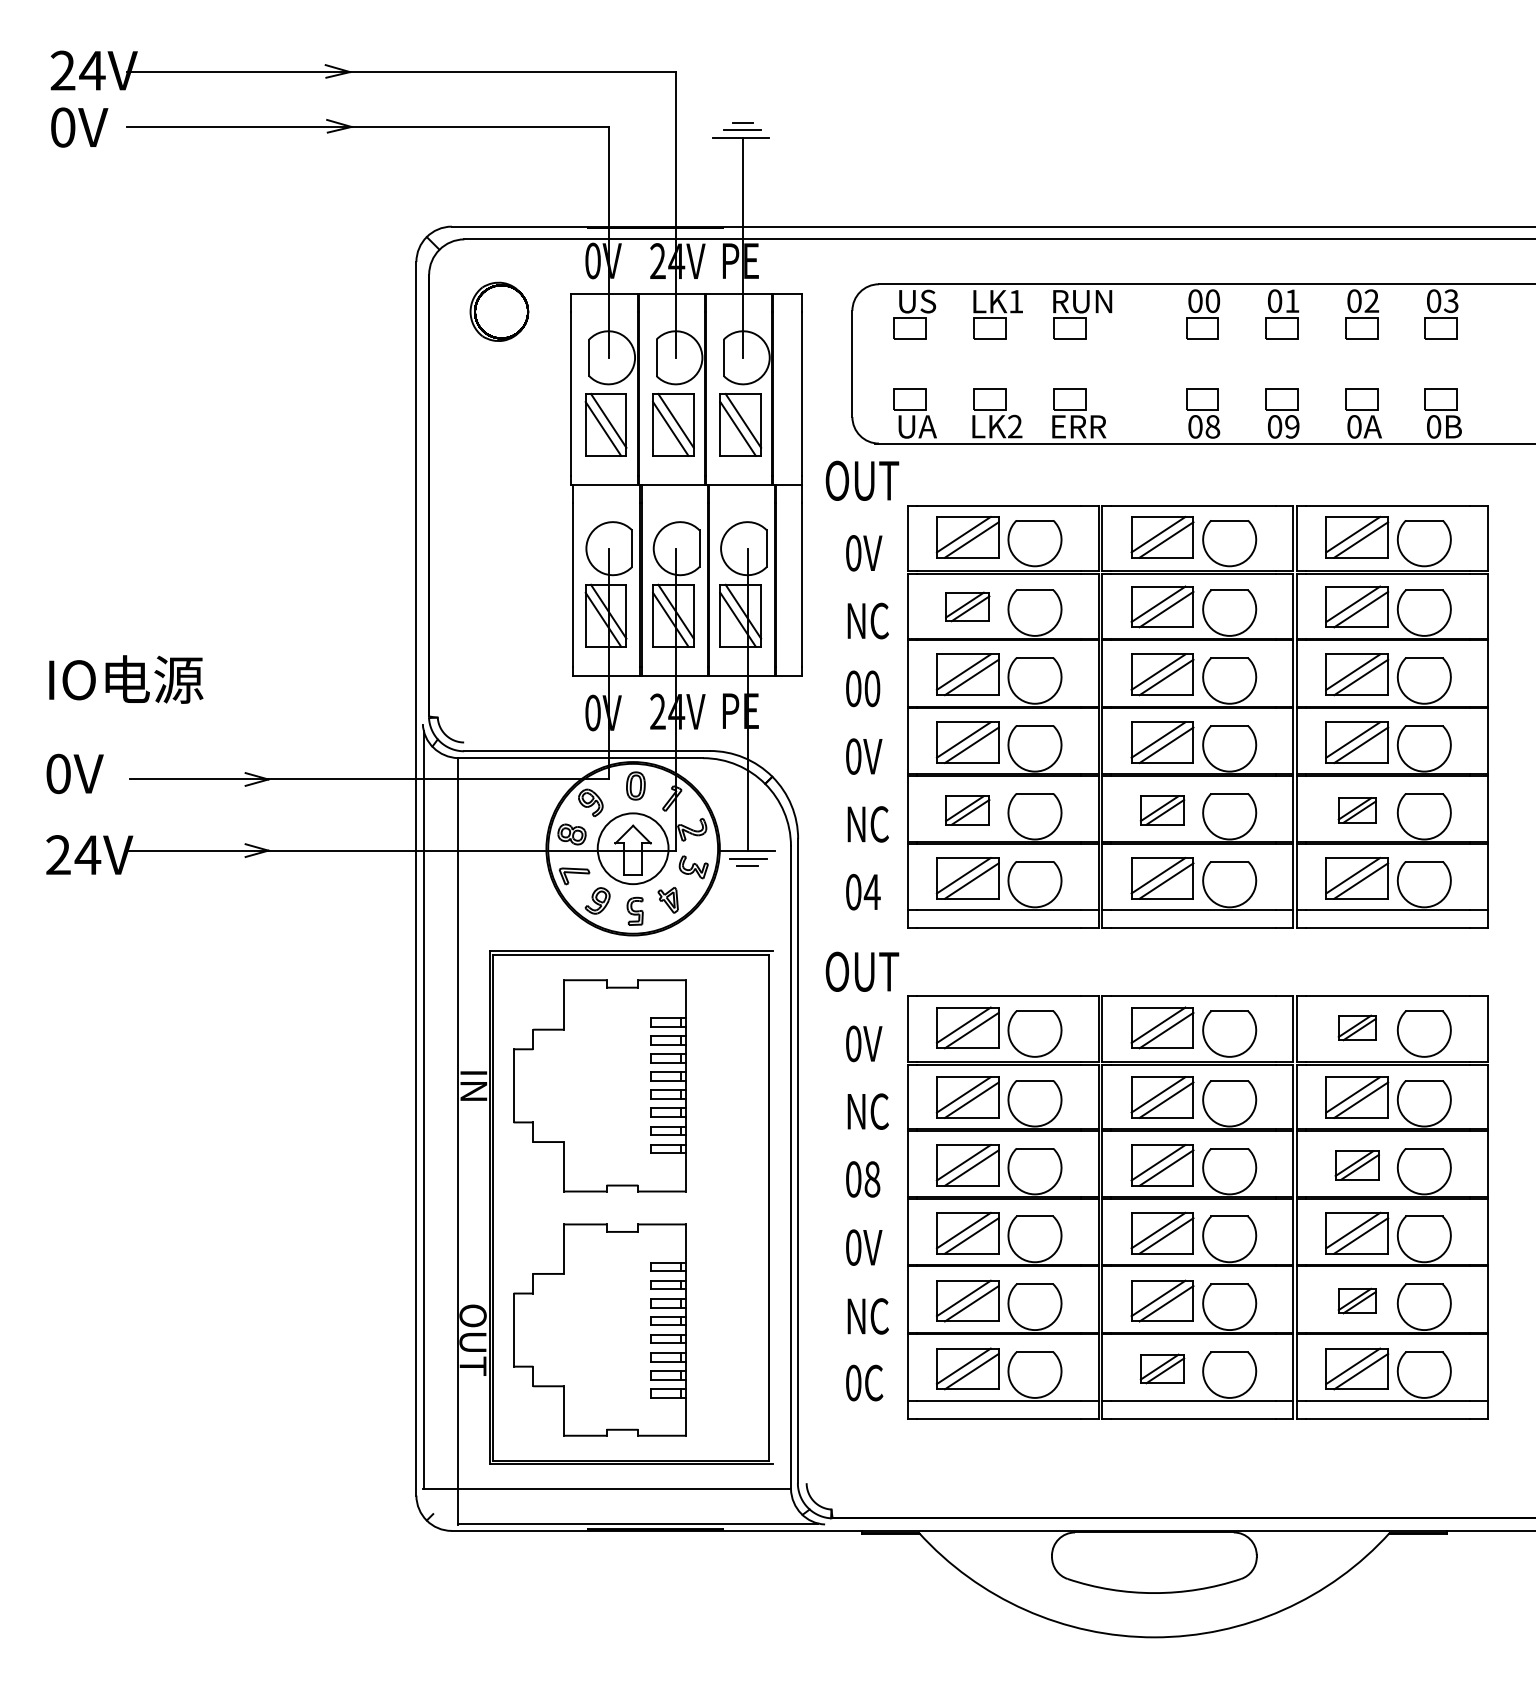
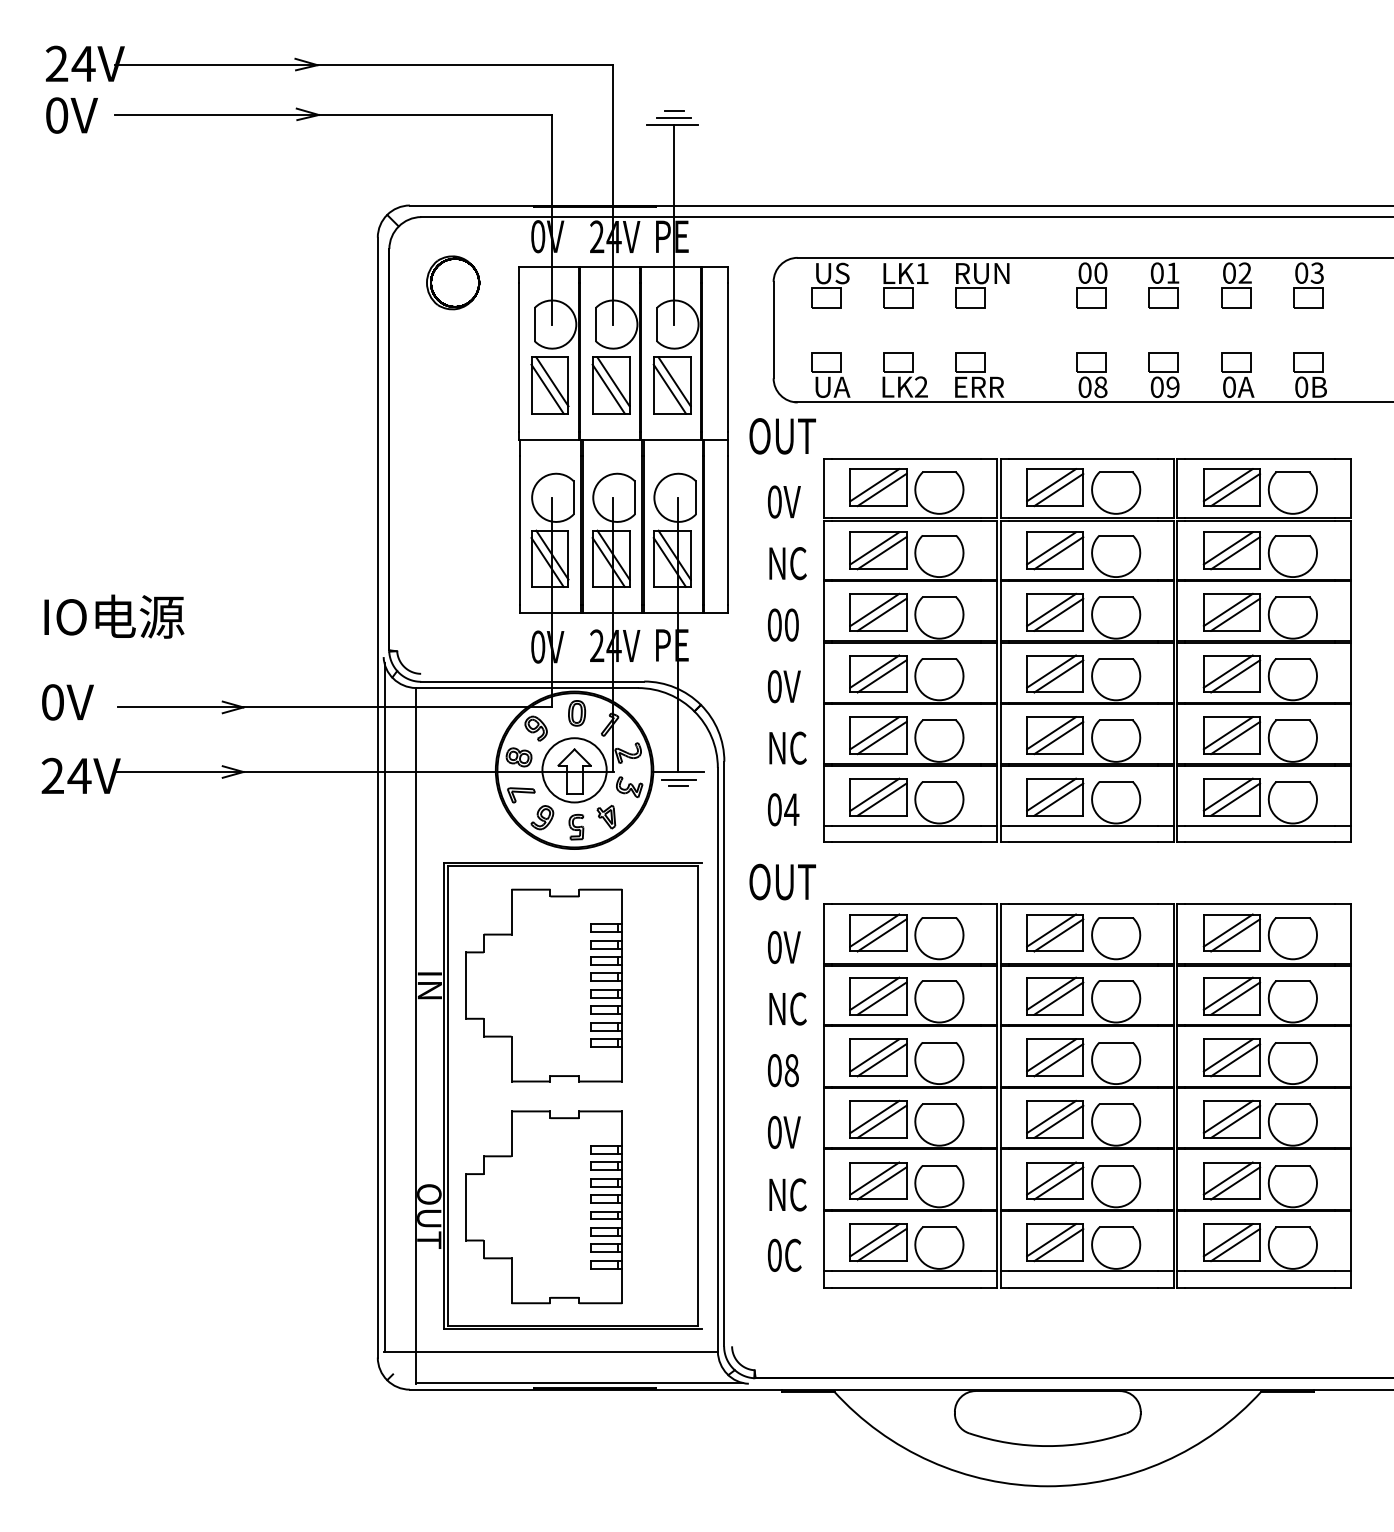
part: (967, 606) -> (878, 550), size x1.43
part: (967, 810) -> (878, 735), size x1.43
part: (1162, 810) -> (1055, 735), size x1.43
part: (1357, 810) -> (1232, 735), size x1.67
part: (1357, 1027) -> (1232, 932), size x1.67
part: (1357, 1165) -> (1232, 1057), size x1.43
part: (1357, 1300) -> (1232, 1180), size x1.67
part: (1162, 1368) -> (1055, 1242), size x1.43

